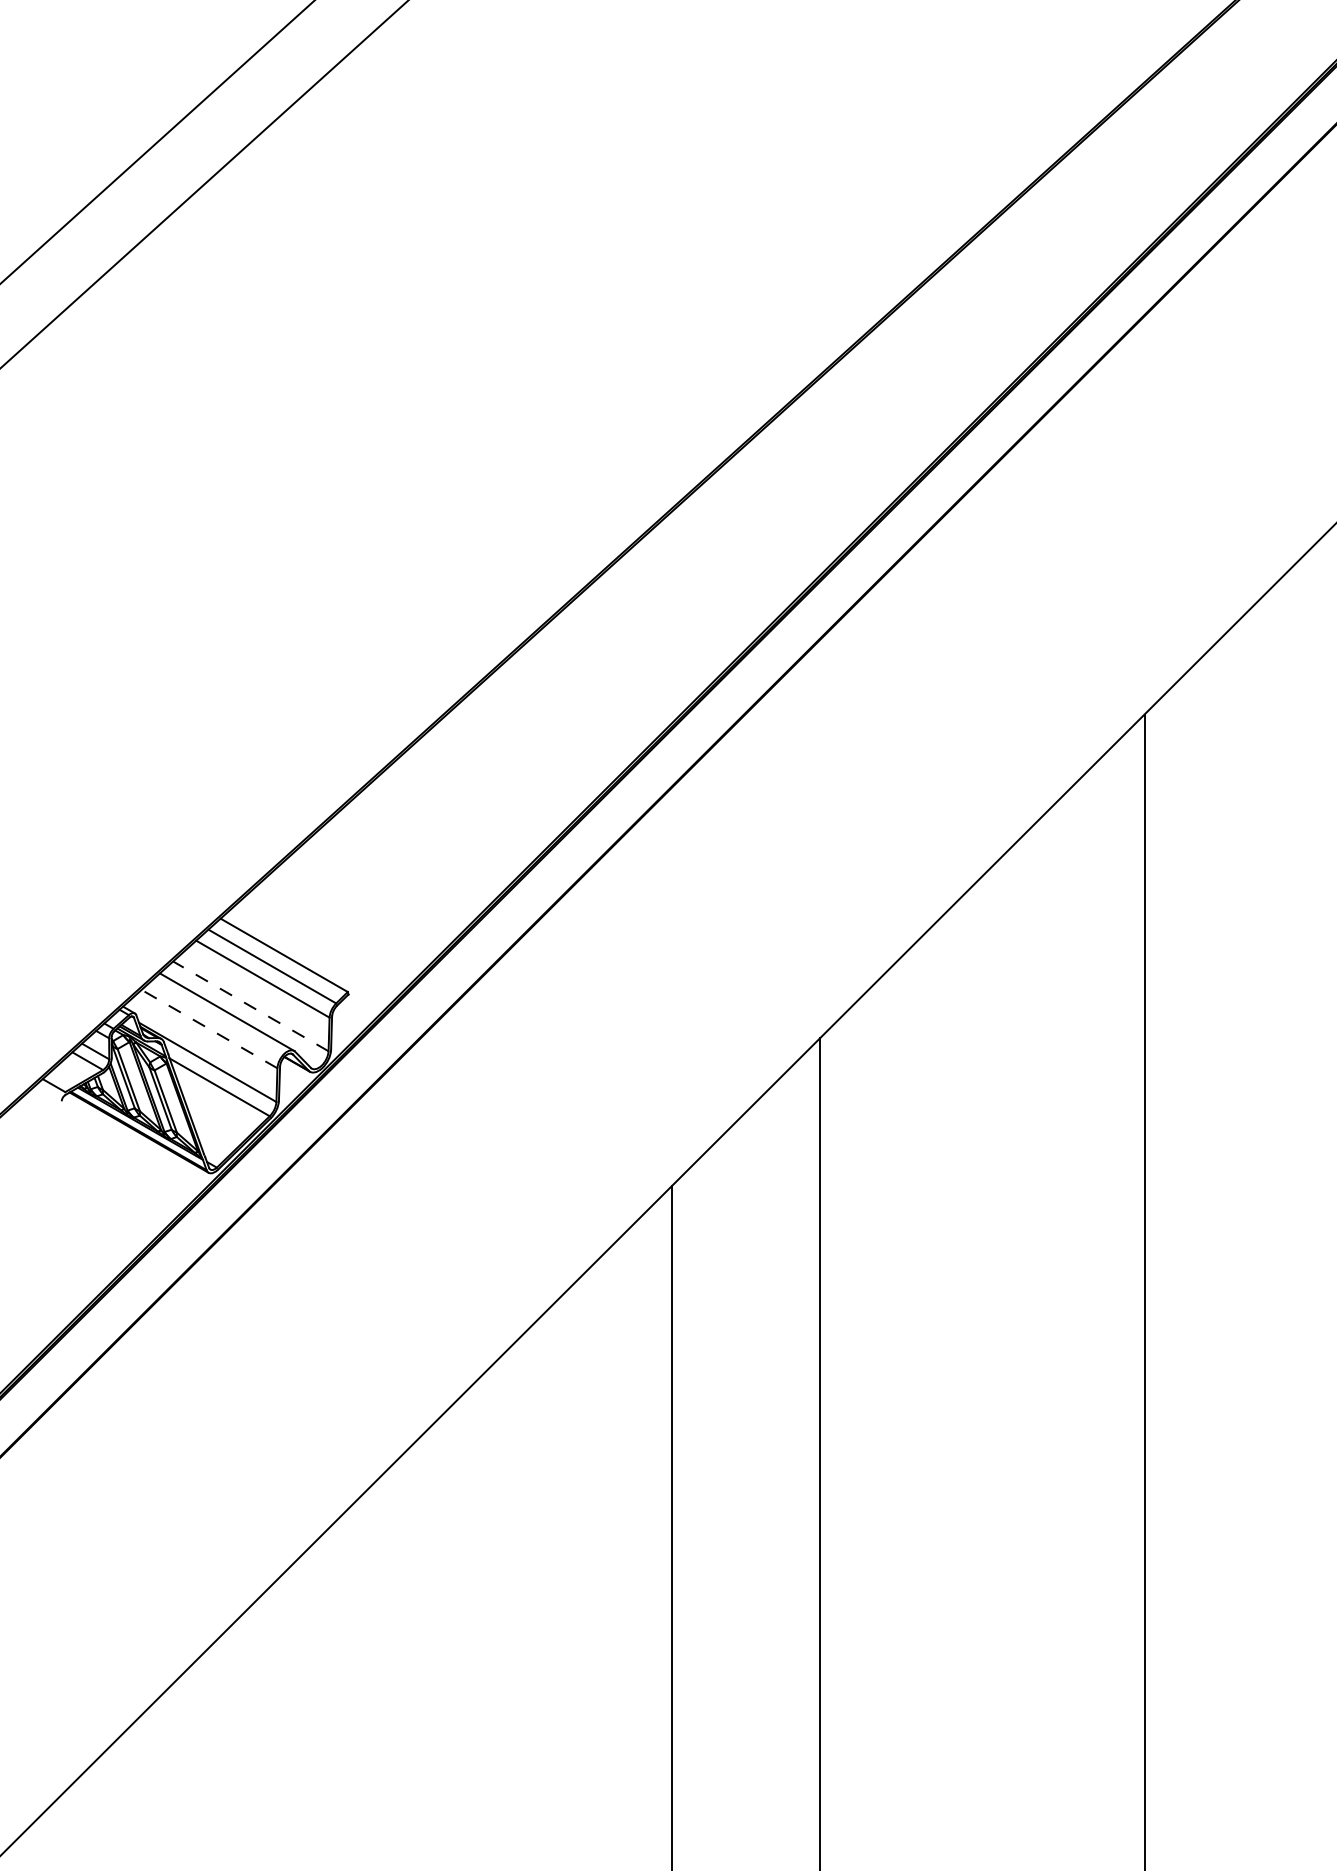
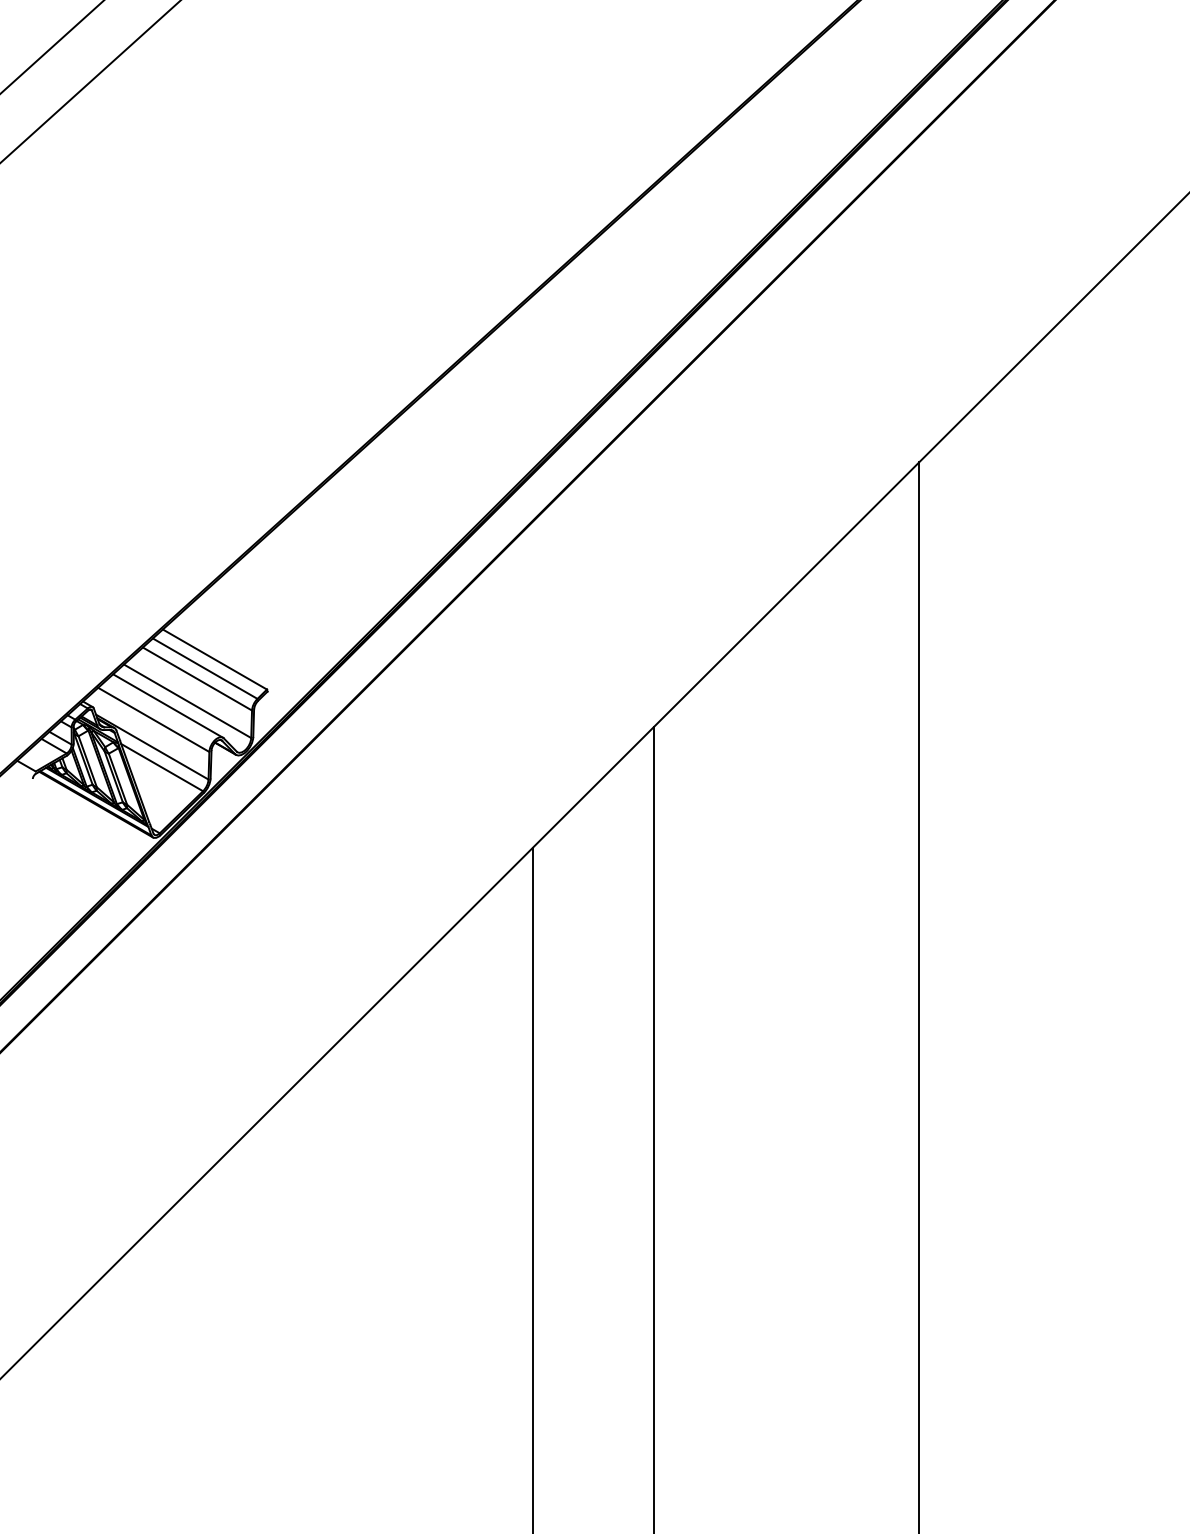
line: (250, 1006) -> (187, 701), dashed -> solid
line: (209, 1028) -> (153, 719), dashed -> solid

